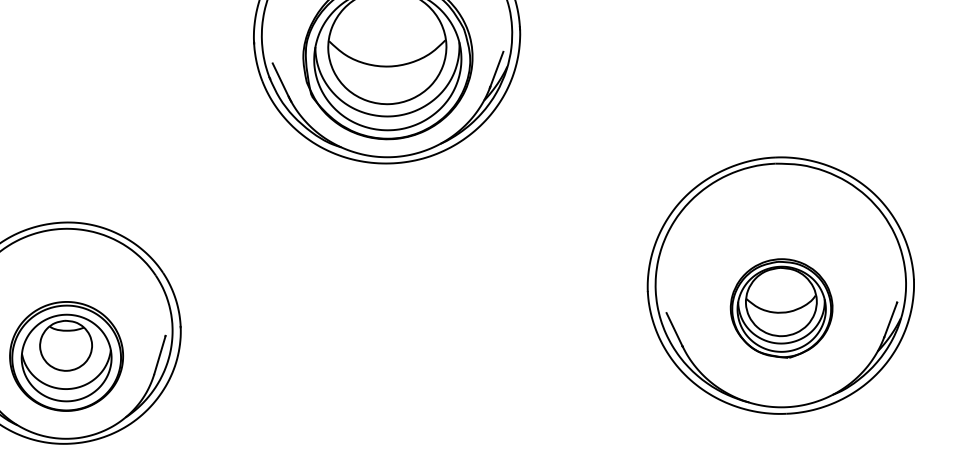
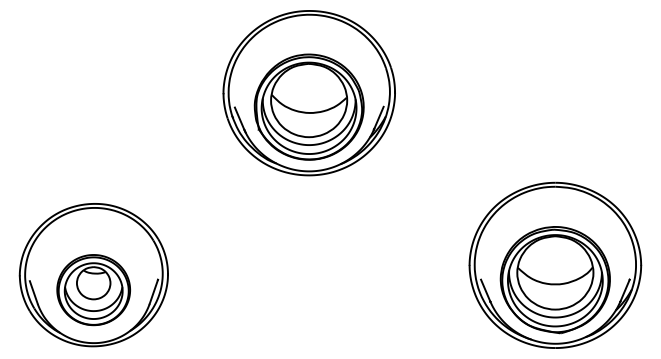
part: (780, 309) -> (554, 280), size x1.67

